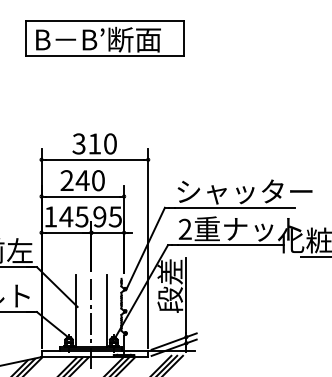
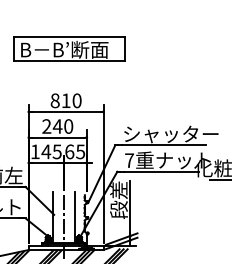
part: (105, 37) -> (69, 48), moved
text: (78, 143) -> (54, 100), 310 -> 810
text: (99, 216) -> (69, 151), 95 -> 65
text: (185, 229) -> (129, 160), 2 -> 7

